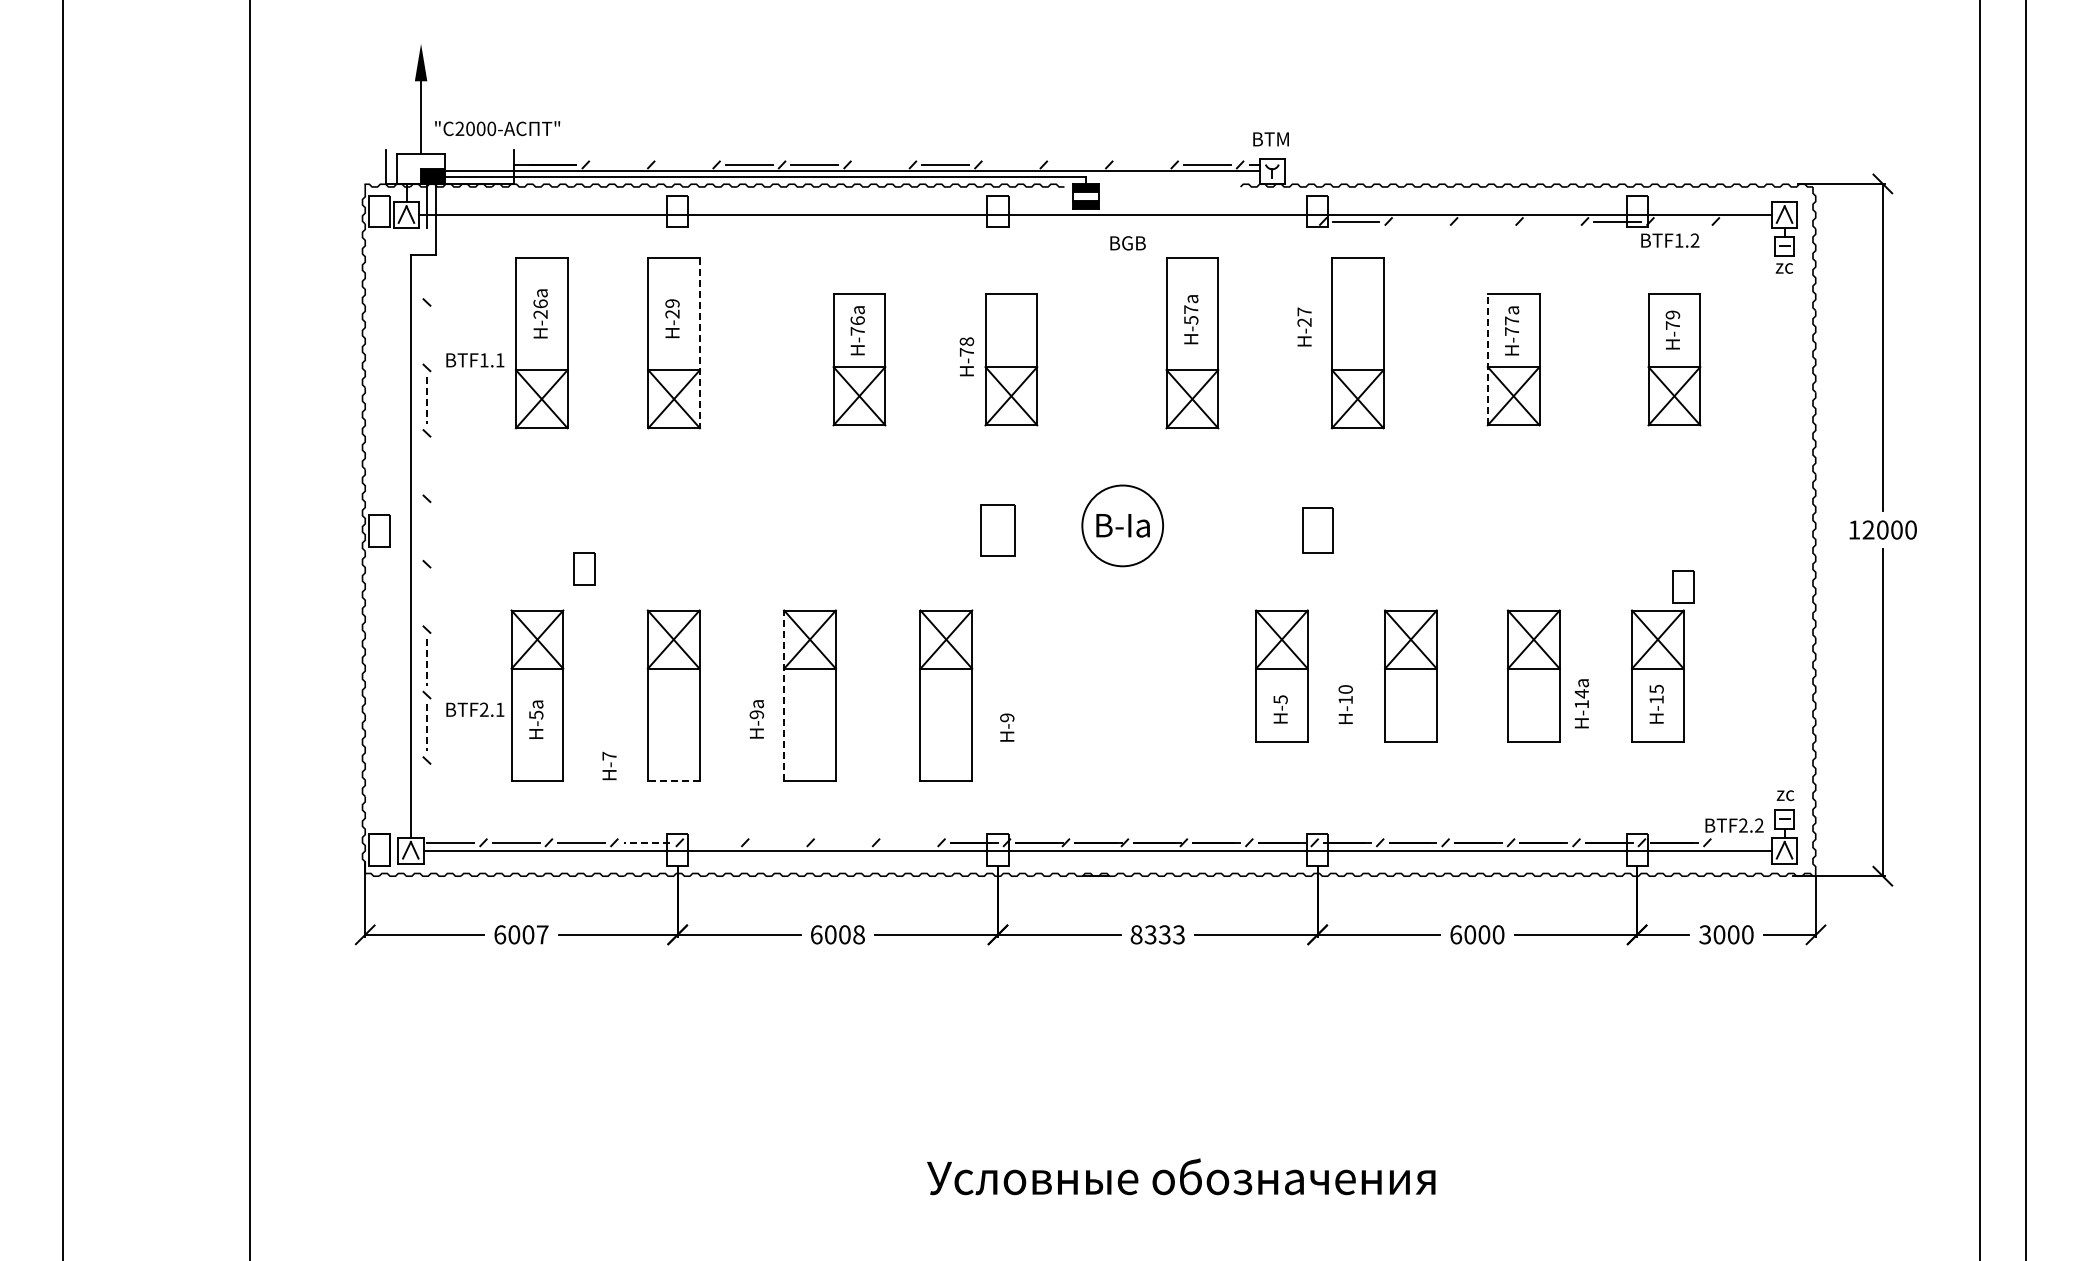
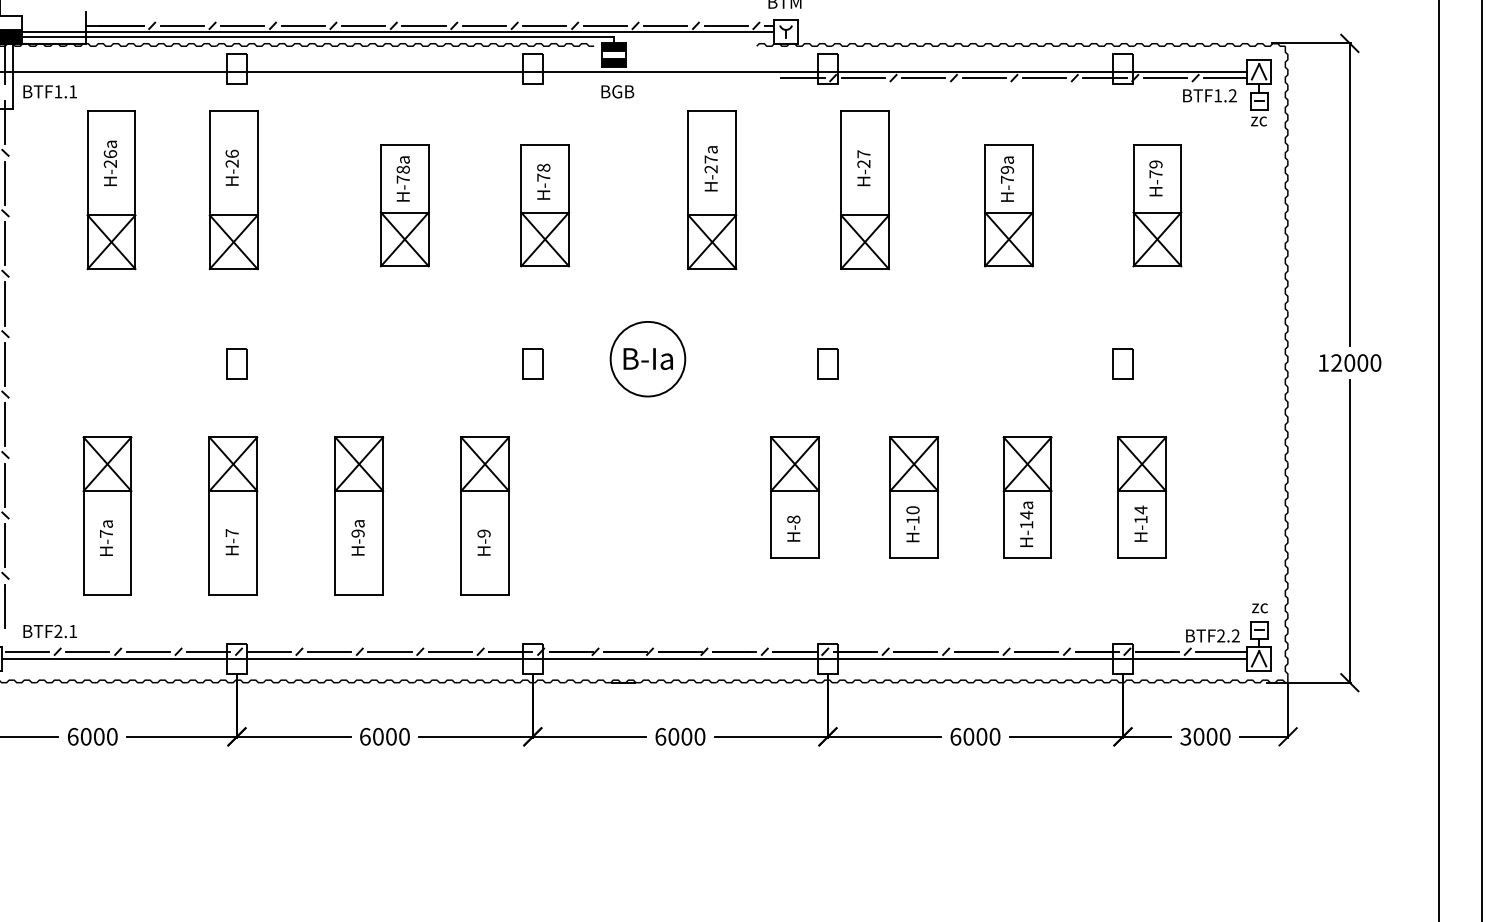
line: (618, 164) -> (182, 25), added
line: (683, 164) -> (242, 25), added
line: (879, 164) -> (423, 25), added
line: (1010, 164) -> (544, 25), added
line: (1076, 164) -> (605, 25), added
line: (1141, 164) -> (665, 25), added
line: (1290, 221) -> (802, 78), added
line: (1421, 221) -> (923, 78), added
line: (1486, 221) -> (983, 78), added
line: (1551, 221) -> (1043, 78), added
line: (1682, 221) -> (1164, 78), added
line: (1748, 221) -> (1225, 78), added
text: (1670, 240) -> (1210, 95), moved
text: (1127, 243) -> (617, 91), moved
line: (426, 269) -> (5, 122), added
text: (672, 303) -> (232, 153), -29 -> -26
text: (857, 320) -> (403, 169), -76a -> -78a
text: (1191, 320) -> (711, 169), -57a -> -27a
text: (1511, 320) -> (1006, 169), -77a -> -79a
text: (1304, 326) -> (863, 167), moved
line: (426, 334) -> (5, 182), added
line: (700, 343) -> (258, 190), dashed -> solid
text: (966, 356) -> (543, 181), moved
line: (1487, 359) -> (984, 205), dashed -> solid
text: (475, 360) -> (50, 91), moved
line: (426, 401) -> (5, 244), dashed -> solid
line: (426, 465) -> (5, 303), added
part: (997, 530) -> (532, 363), size x0.62
part: (1317, 530) -> (827, 363), size x0.71
line: (426, 531) -> (5, 364), added
part: (584, 568) -> (236, 363), moved
part: (1683, 586) -> (1123, 363), moved
line: (426, 596) -> (5, 424), added
line: (426, 662) -> (5, 485), dashed -> solid
text: (1656, 688) -> (1140, 509), -15 -> -14
line: (784, 695) -> (335, 515), dashed -> solid
text: (1280, 699) -> (793, 519), -5 -> -8
text: (1581, 703) -> (1026, 524), moved
text: (1345, 704) -> (912, 524), moved
text: (475, 709) -> (50, 631), moved
text: (536, 714) -> (106, 533), -5 -> -7
text: (756, 719) -> (357, 537), moved
text: (1007, 727) -> (484, 542), moved
line: (426, 728) -> (5, 546), dashed -> solid
text: (609, 765) -> (232, 541), moved
line: (673, 781) -> (233, 595), dashed -> solid
line: (426, 792) -> (5, 605), added
line: (646, 842) -> (208, 651), dashed -> solid
line: (712, 842) -> (269, 651), added
line: (777, 842) -> (329, 651), added
line: (843, 842) -> (390, 651), added
line: (908, 842) -> (450, 651), added
line: (1743, 842) -> (1221, 651), added
text: (542, 934) -> (112, 736), 6007 -> 6000
text: (858, 934) -> (403, 736), 6008 -> 6000
text: (1157, 934) -> (680, 736), 8333 -> 6000

